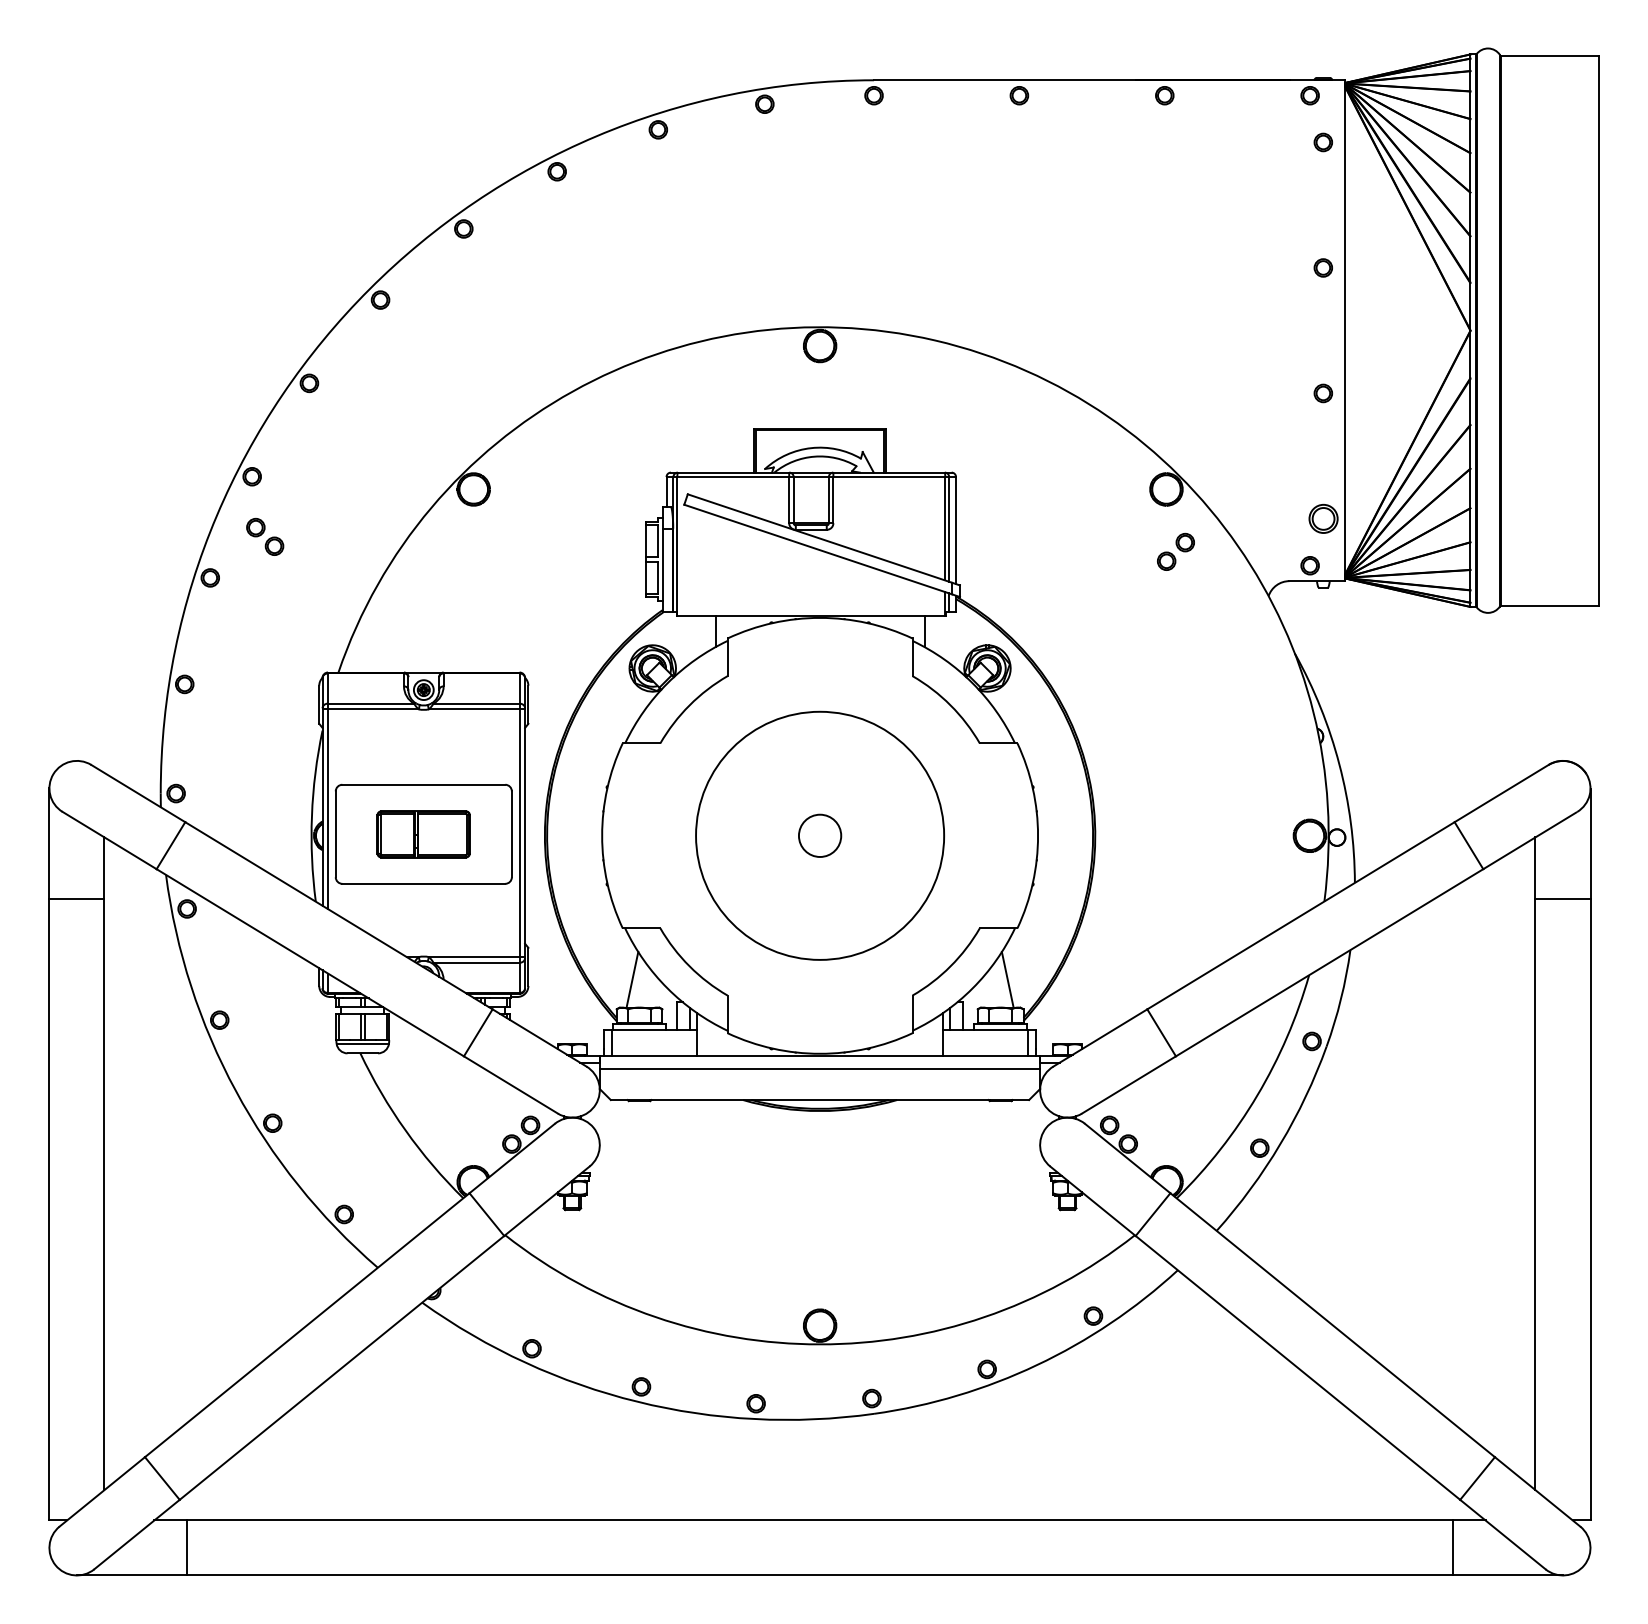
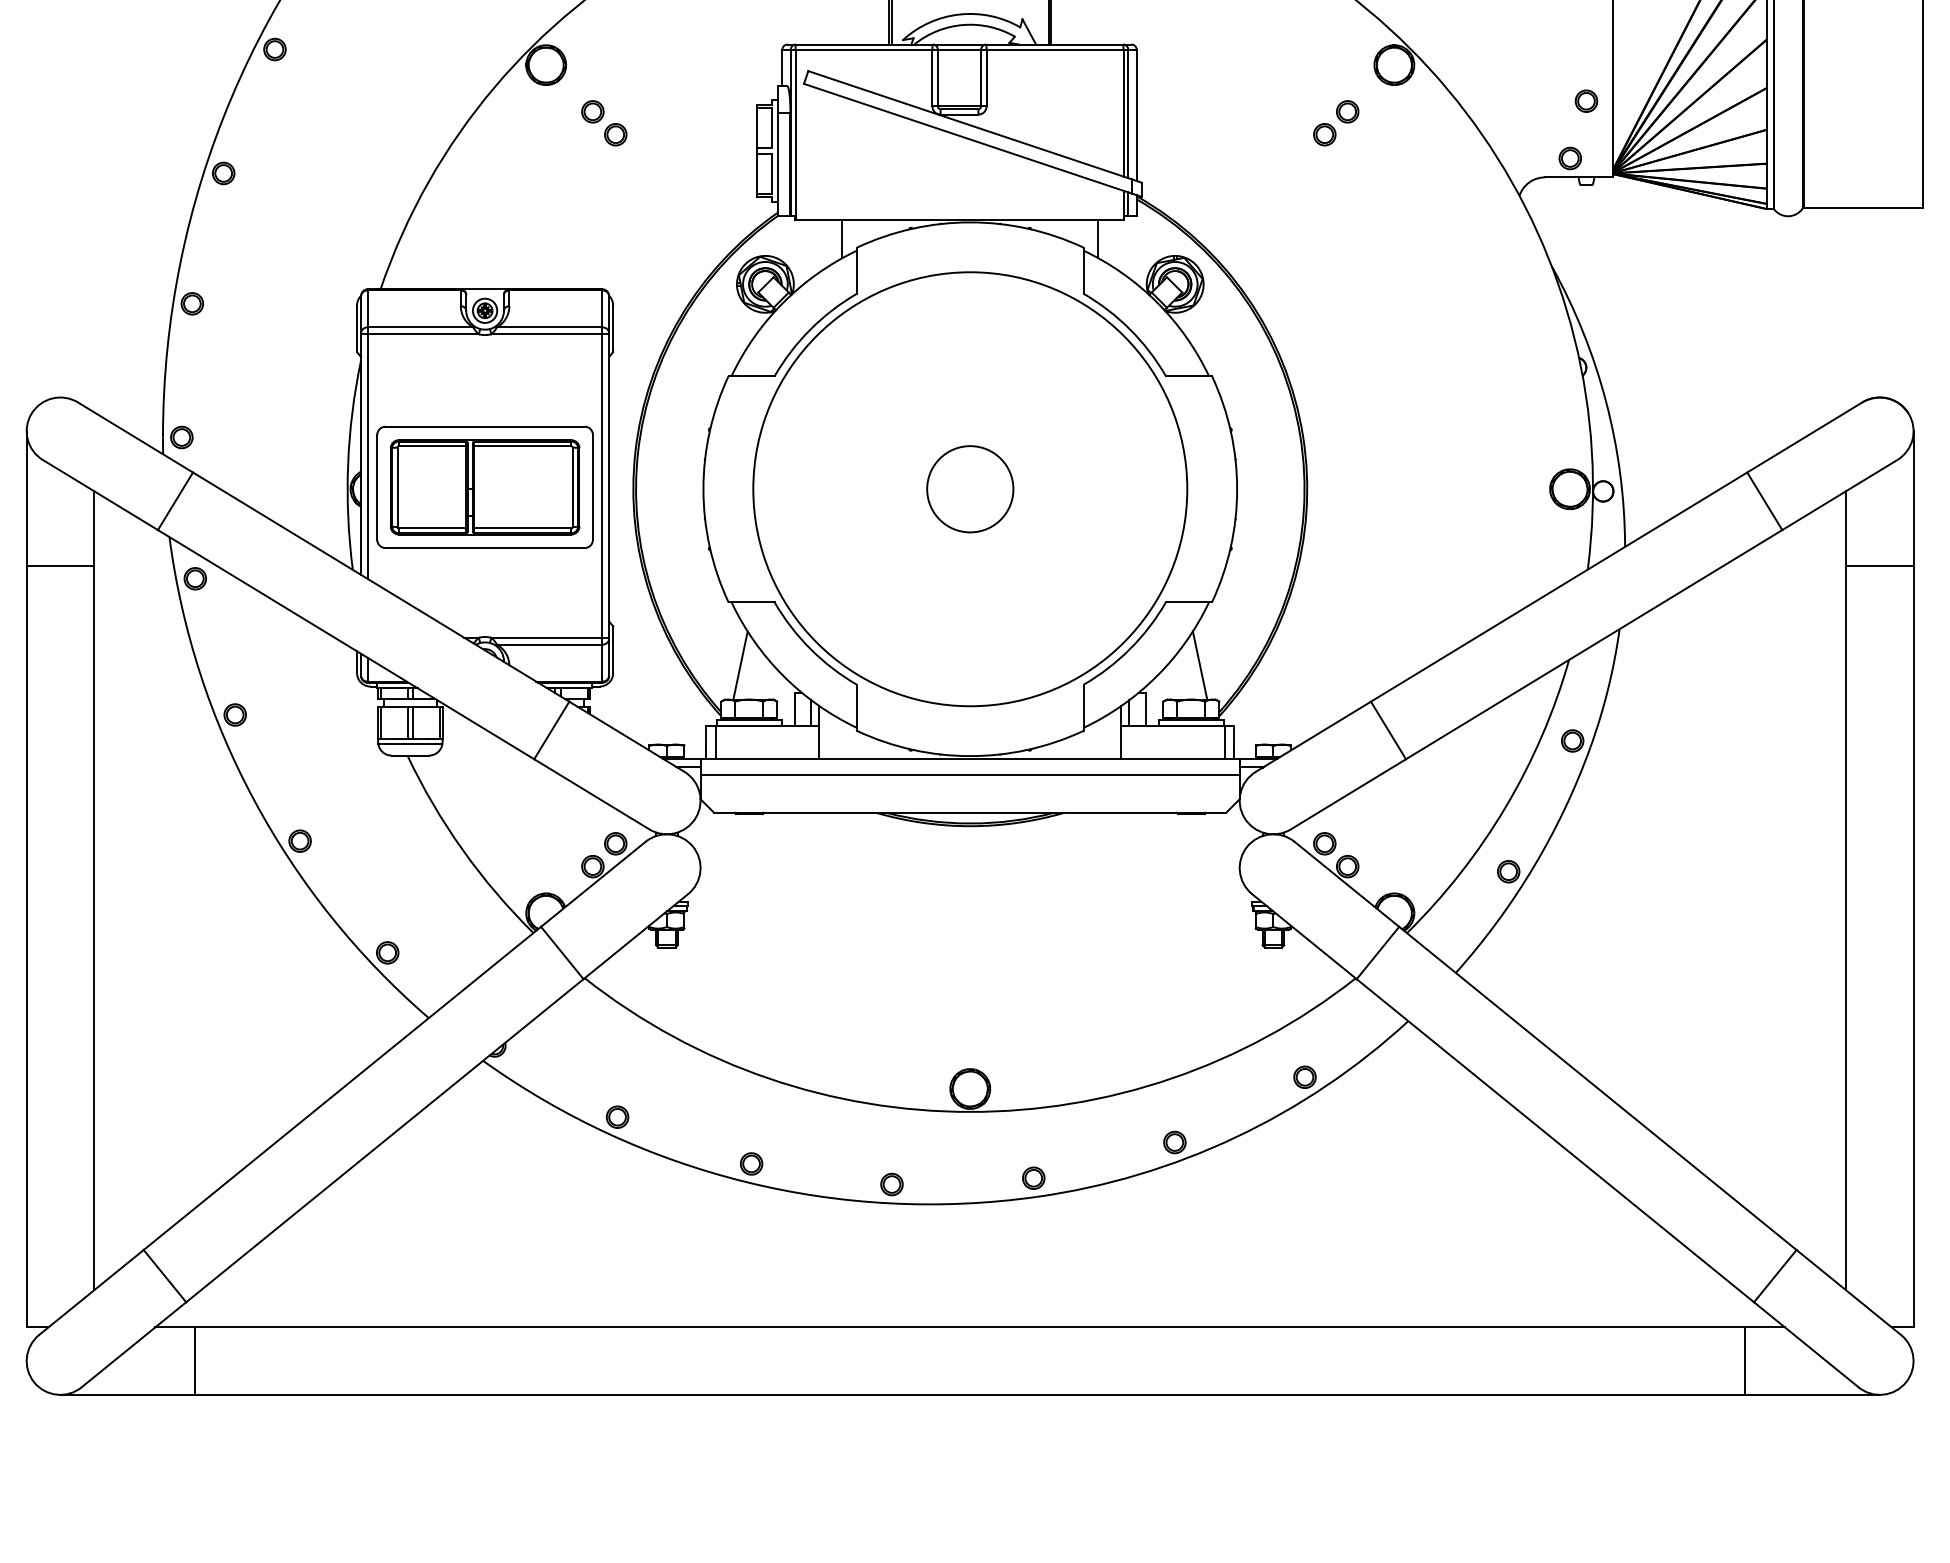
part: (1322, 518) -> (1585, 100), size x0.62
part: (265, 536) -> (604, 122), moved
part: (1175, 551) -> (1335, 122), moved
part: (423, 834) -> (484, 487), size x1.67
circle: (819, 835) -> (969, 488), size x1.43
circle: (819, 835) -> (969, 488), size x1.67

